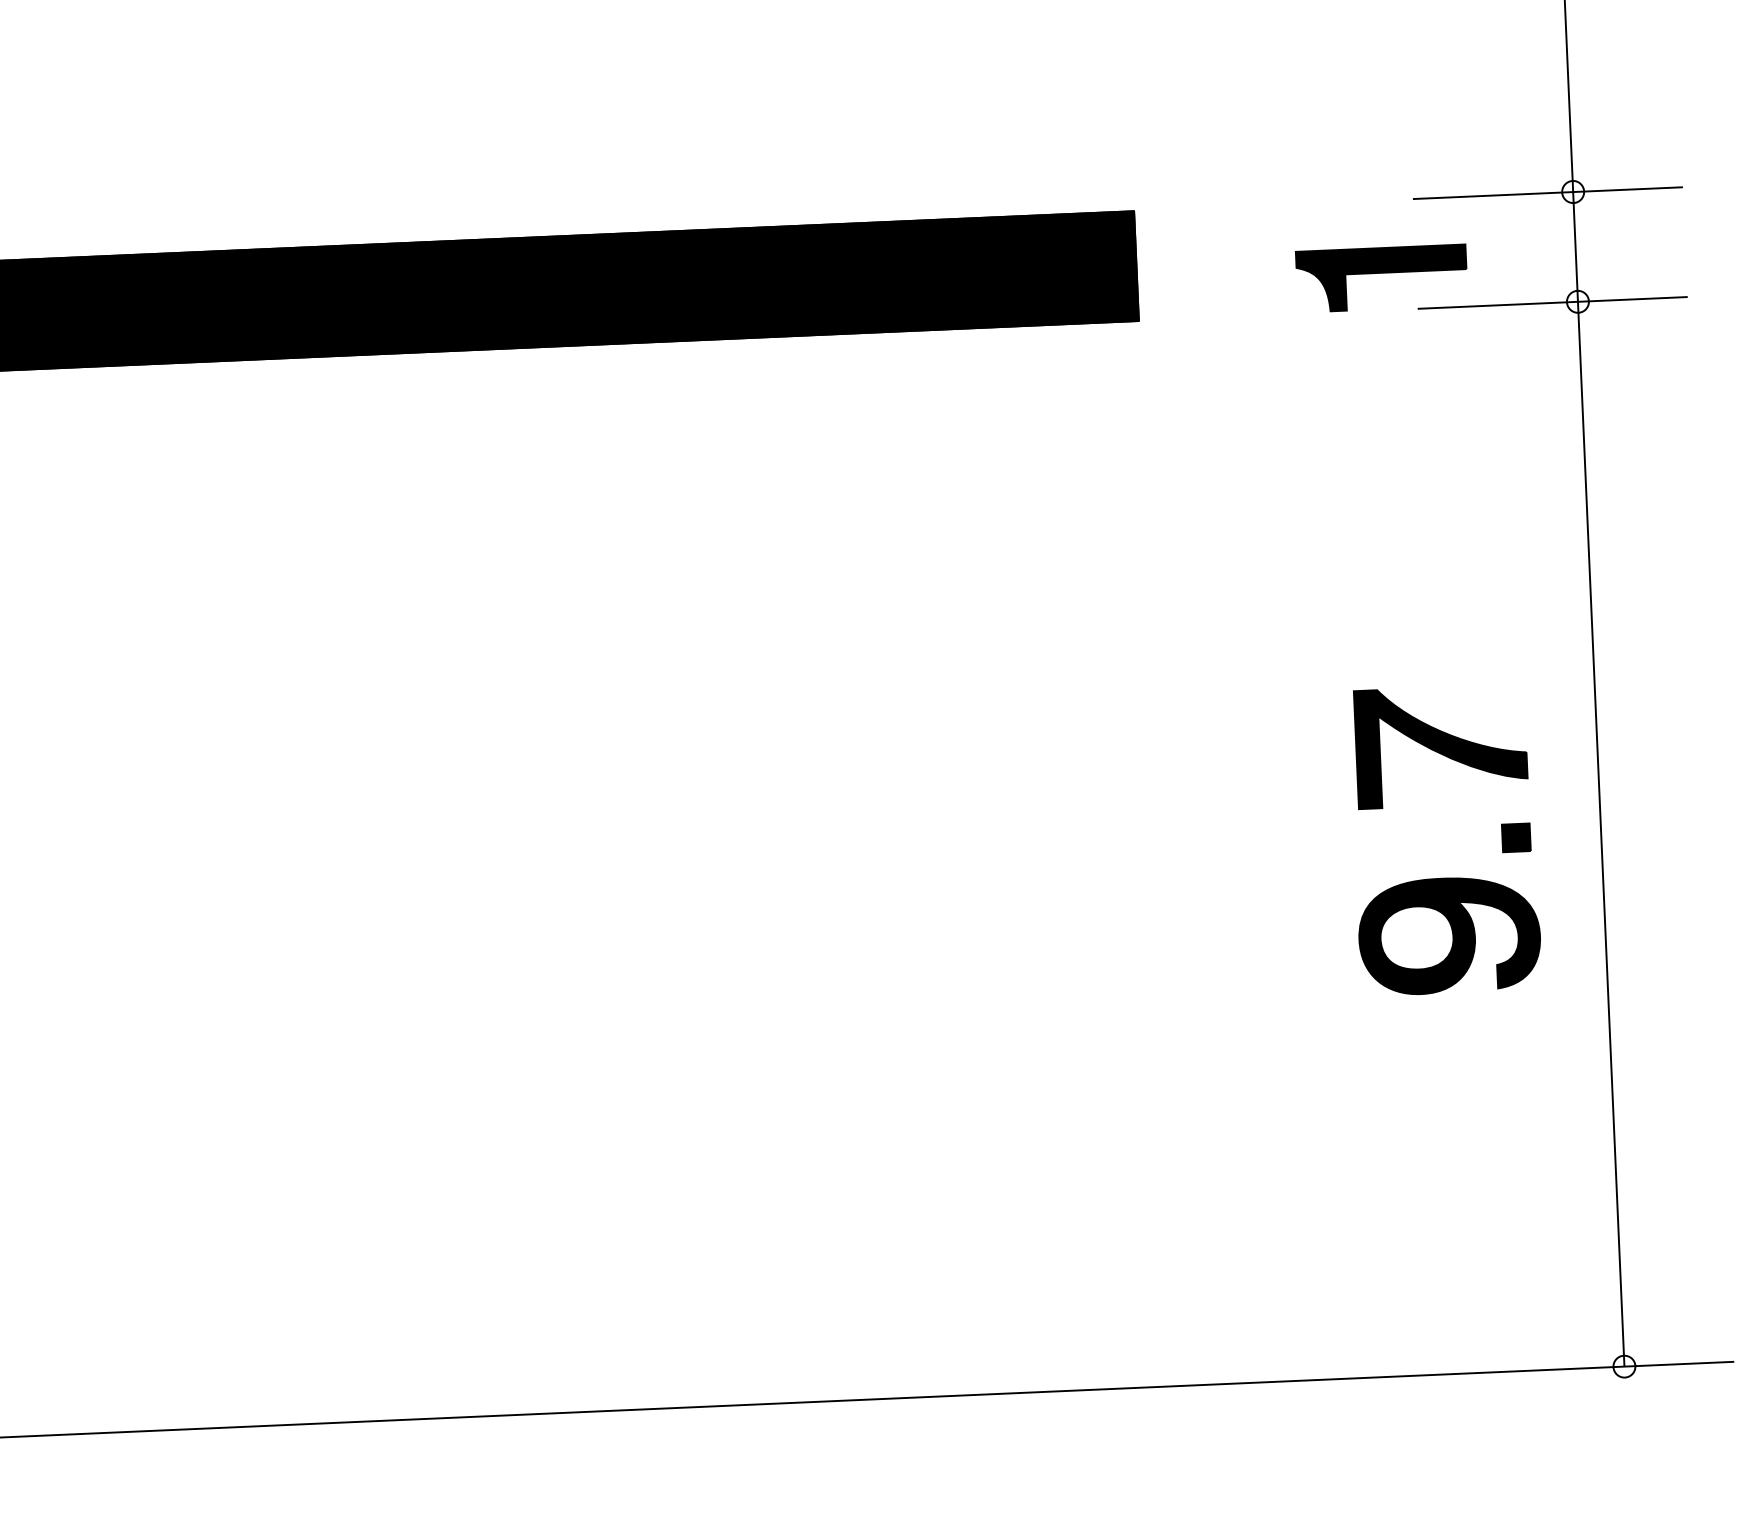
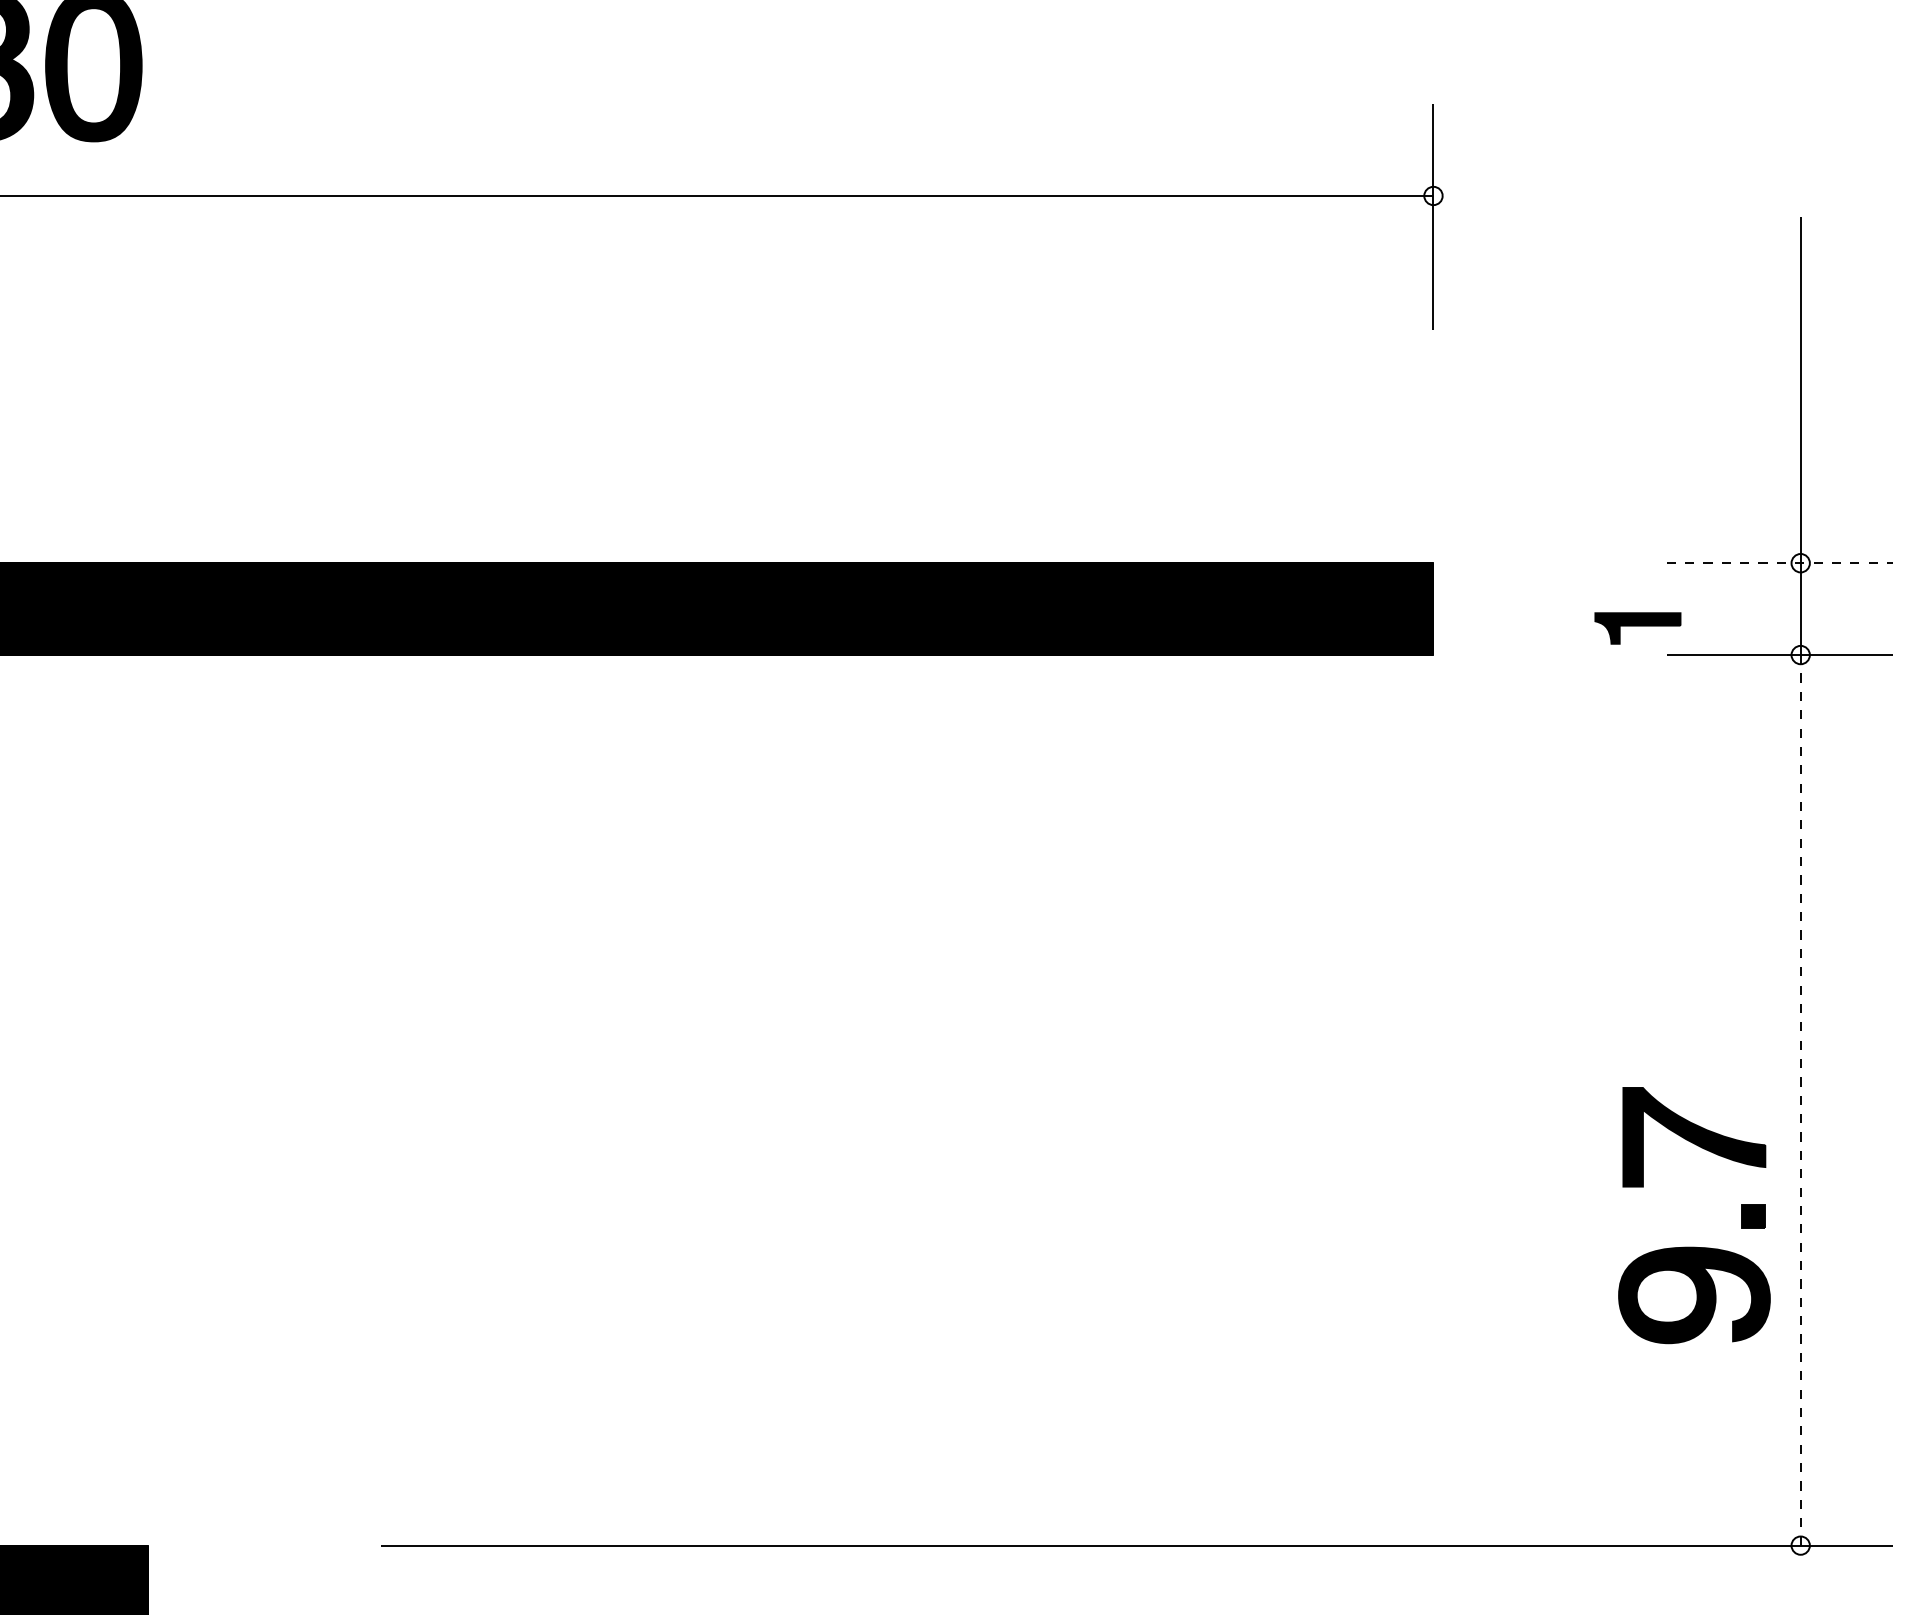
line: (1547, 193) -> (1779, 563), solid -> dashed
part: (1381, 278) -> (1637, 628), size x0.6
line: (1600, 833) -> (1800, 1099), solid -> dashed
part: (1447, 877) -> (1694, 1246), moved

